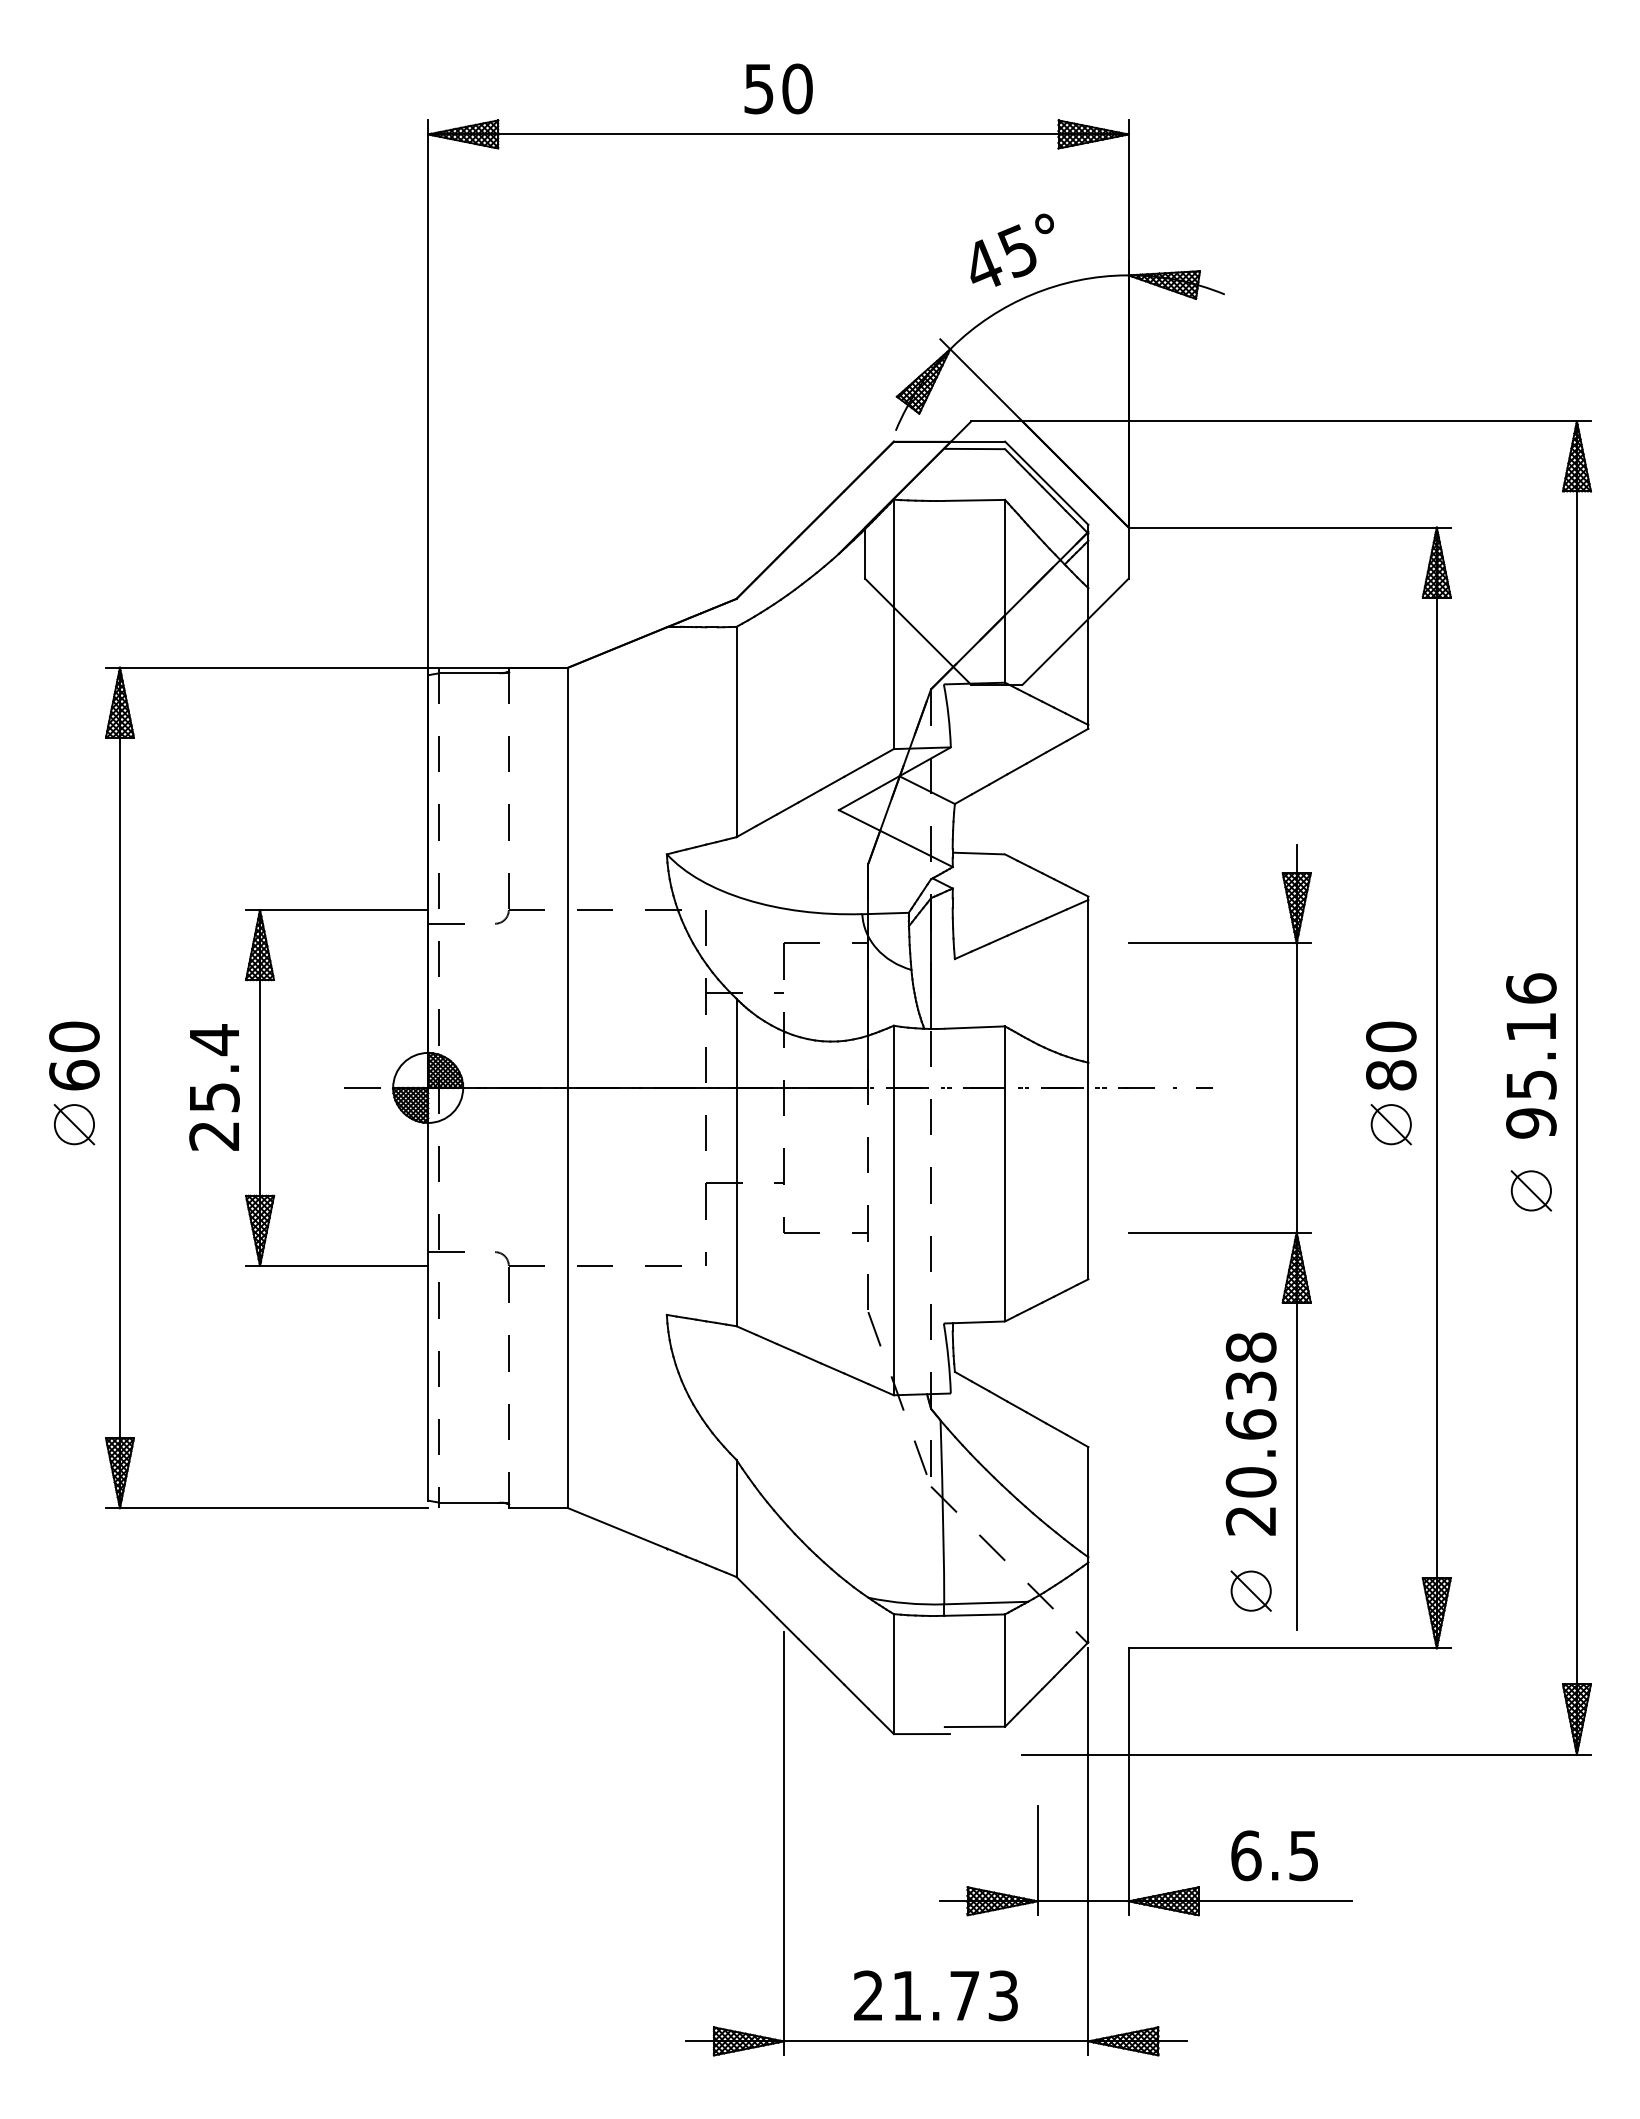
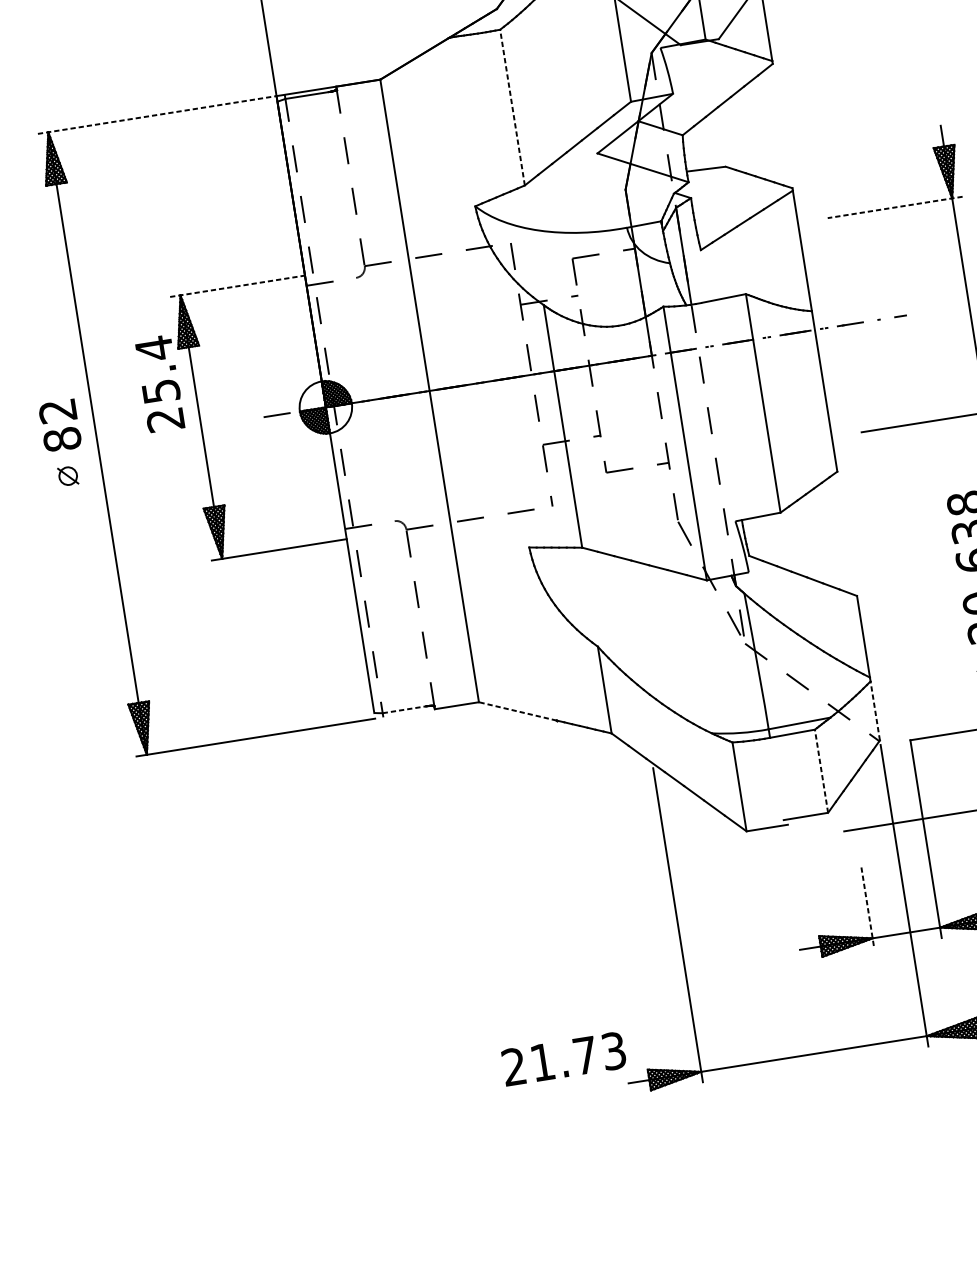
line: (267, 667) -> (157, 114), solid -> dashed
line: (736, 731) -> (512, 107), solid -> dashed
line: (337, 910) -> (237, 286), solid -> dashed
line: (1219, 943) -> (895, 207), solid -> dashed
text: (74, 1055) -> (60, 424), 60 -> 82
text: (214, 1087) -> (159, 383), moved
part: (74, 1124) -> (68, 475), size x0.6
line: (468, 1502) -> (404, 709), solid -> dashed
line: (617, 1528) -> (517, 711), solid -> dashed
line: (1088, 1602) -> (875, 711), solid -> dashed
line: (1005, 1670) -> (821, 771), solid -> dashed
line: (1037, 1860) -> (867, 908), solid -> dashed
text: (935, 1995) -> (563, 1058), moved

